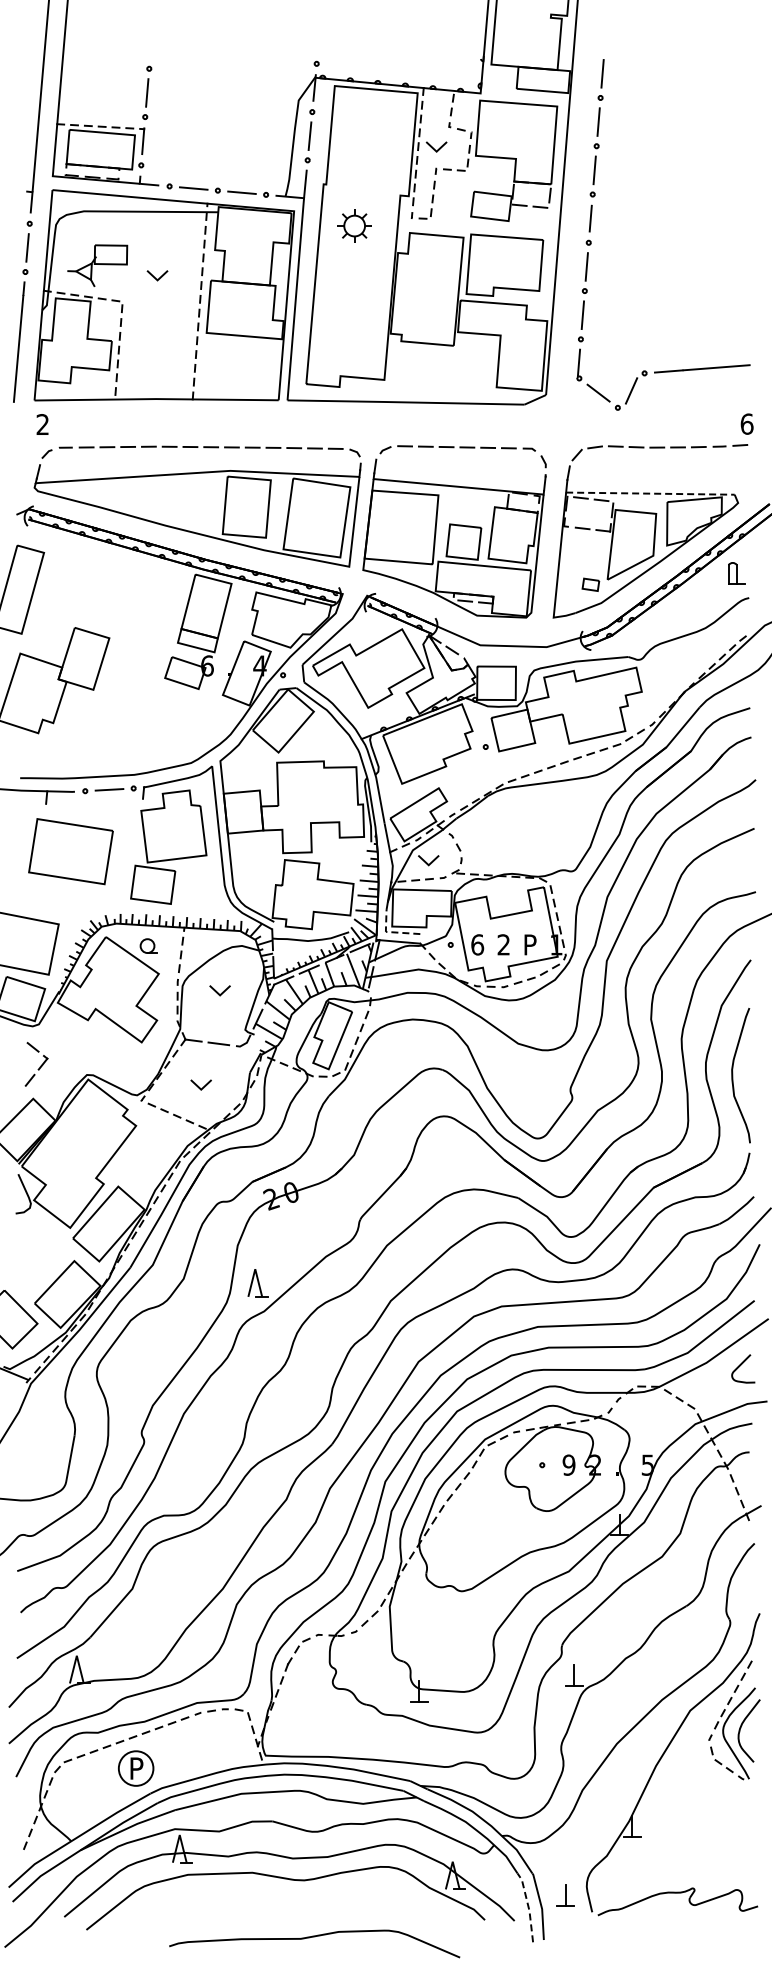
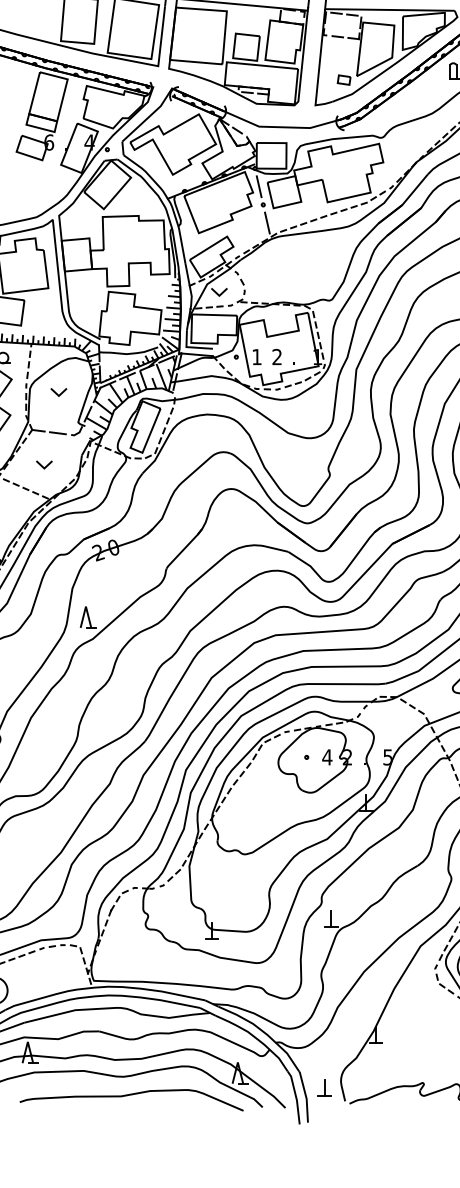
line: (650, 493) -> (390, 9), dashed -> solid
line: (480, 722) -> (259, 186), added
line: (491, 770) -> (267, 222), added
line: (391, 932) -> (190, 347), dashed -> solid
text: (477, 944) -> (256, 356), 6 -> 1
text: (530, 944) -> (297, 356), P -> .
text: (568, 1464) -> (326, 756), 9 -> 4
line: (528, 1907) -> (296, 1097), dashed -> solid
curve: (314, 1937) -> (131, 1095), moved

